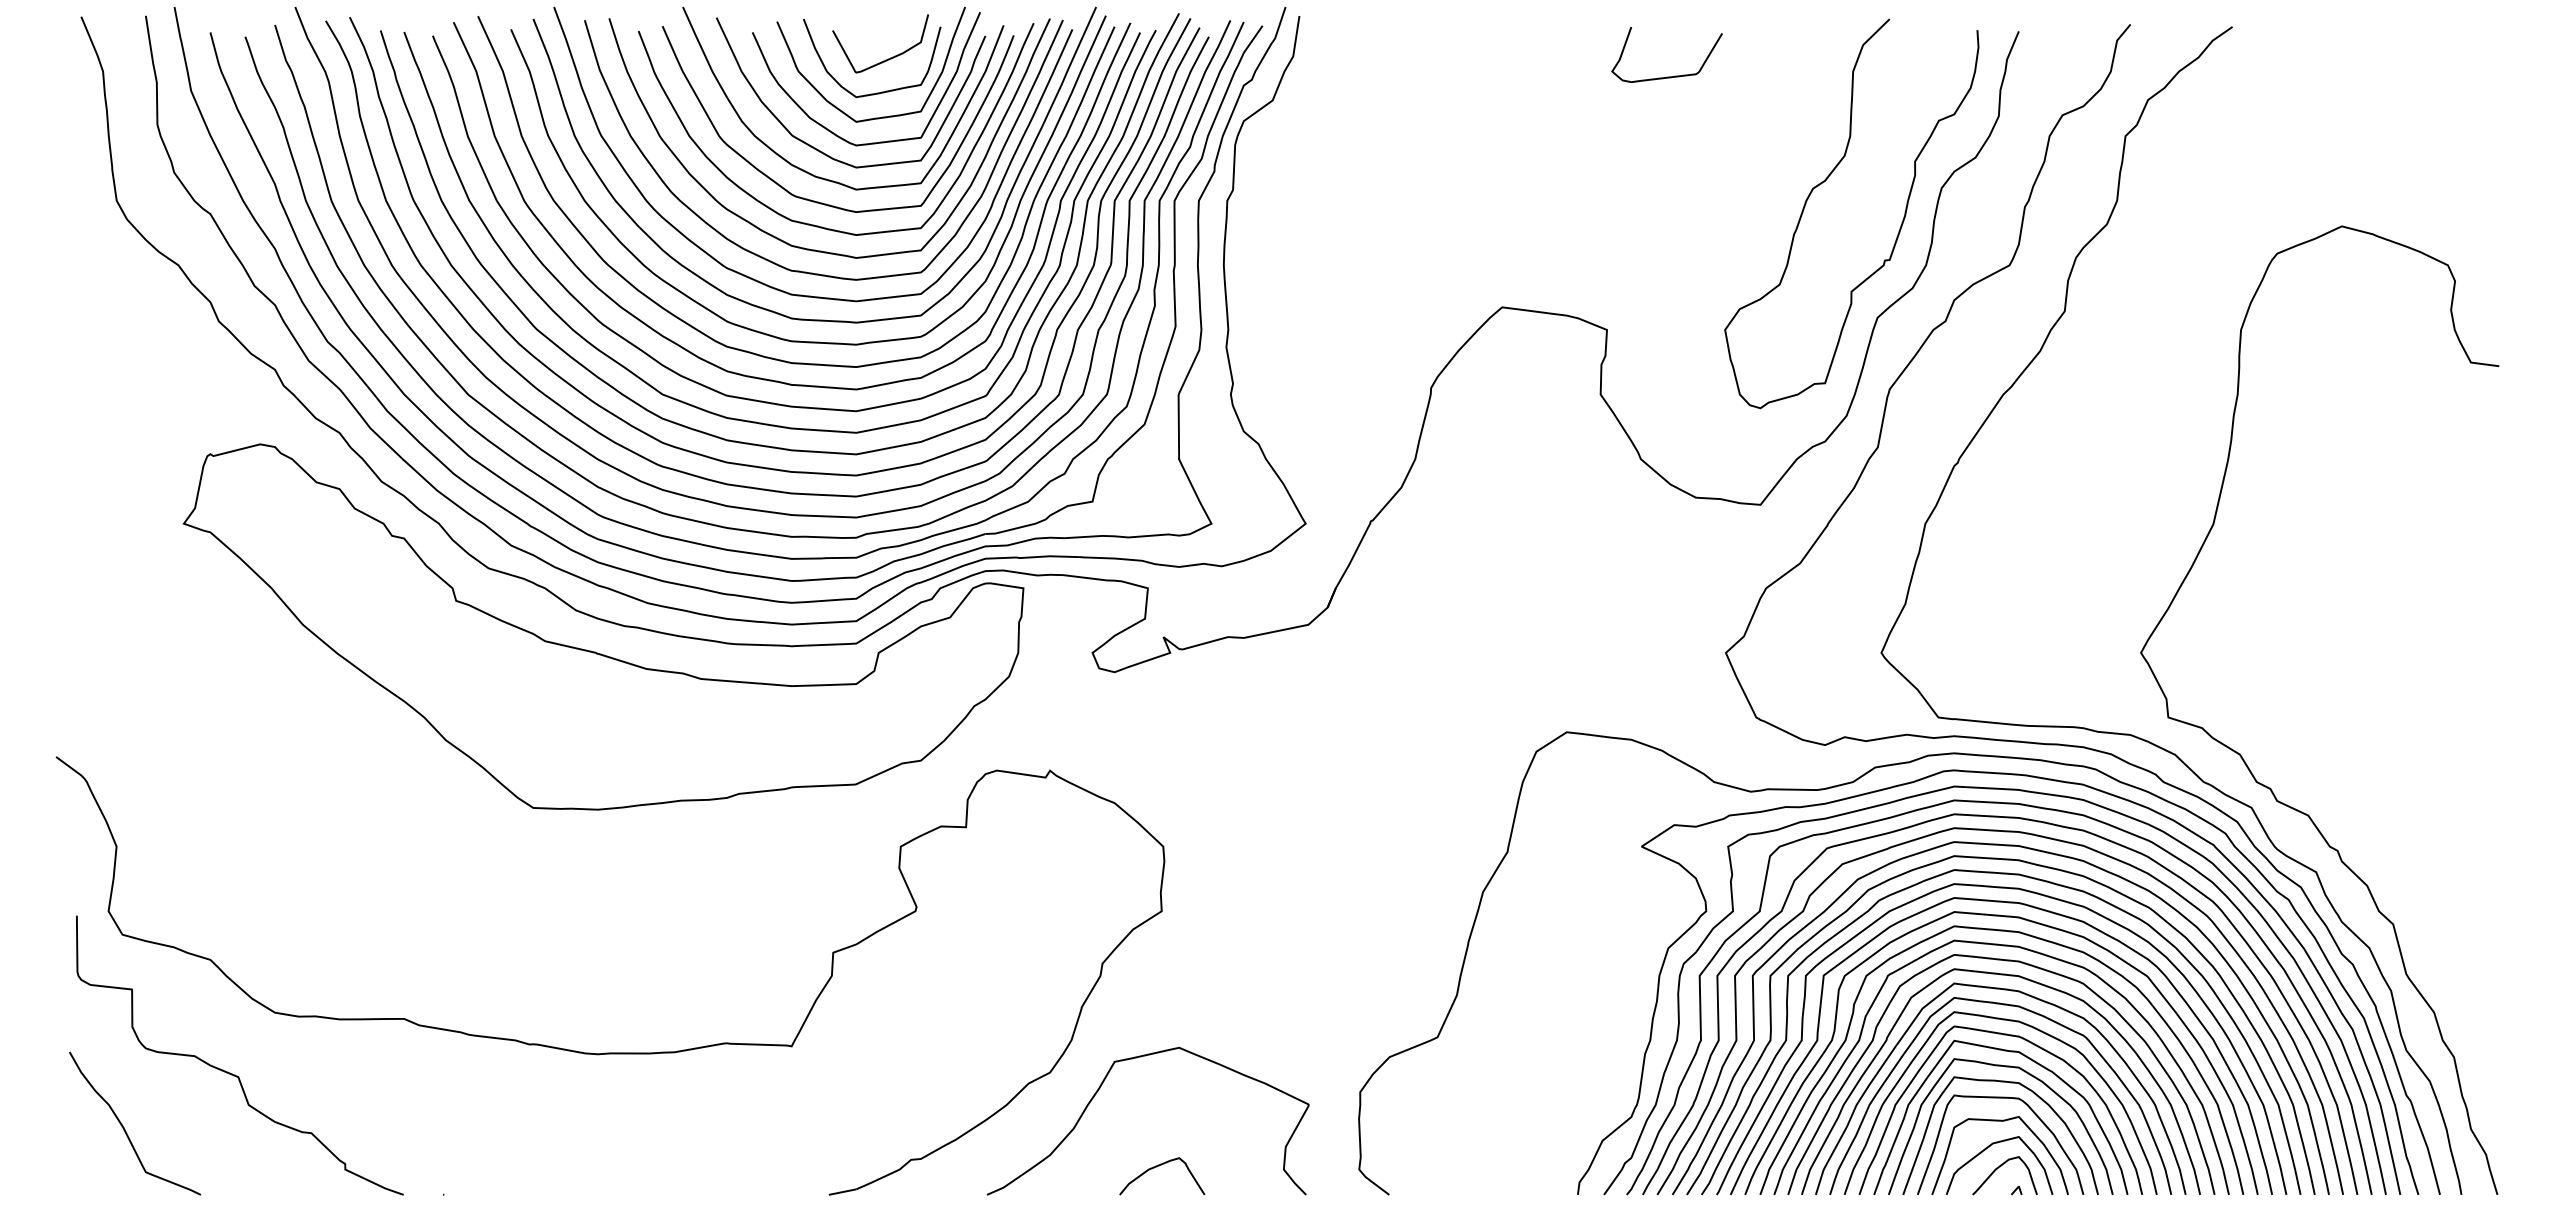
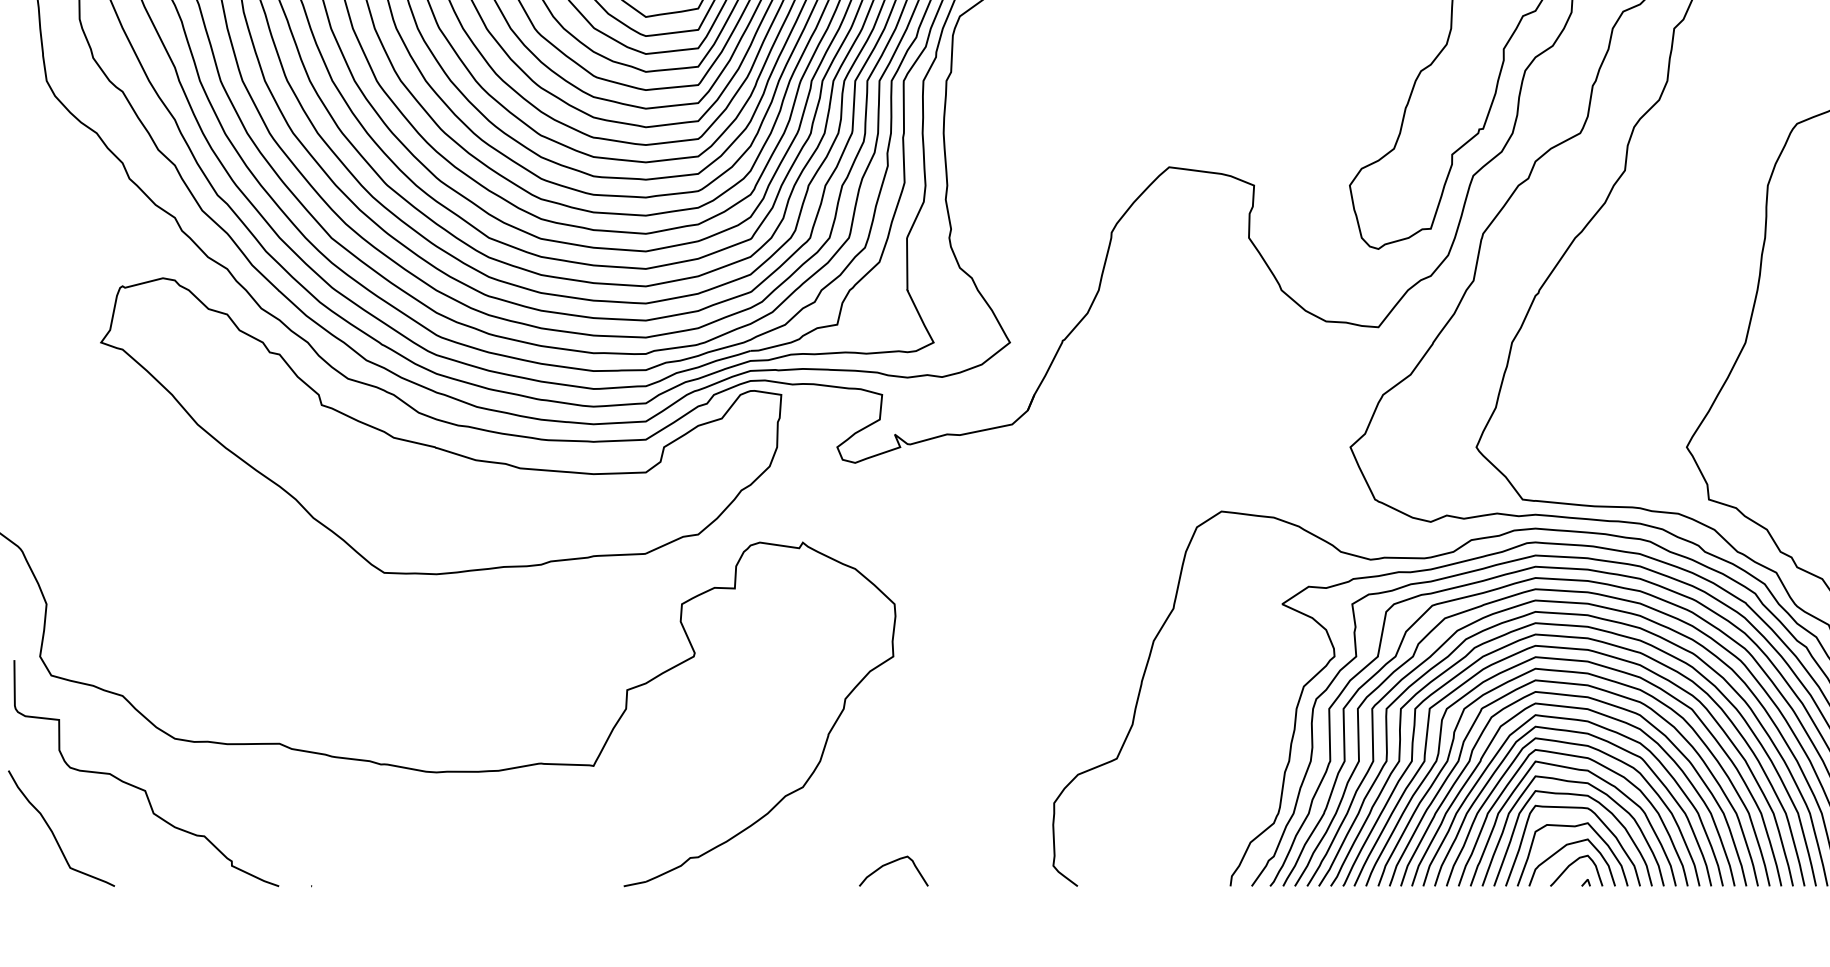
curve: (1100, 1088) -> (843, 800), removed

